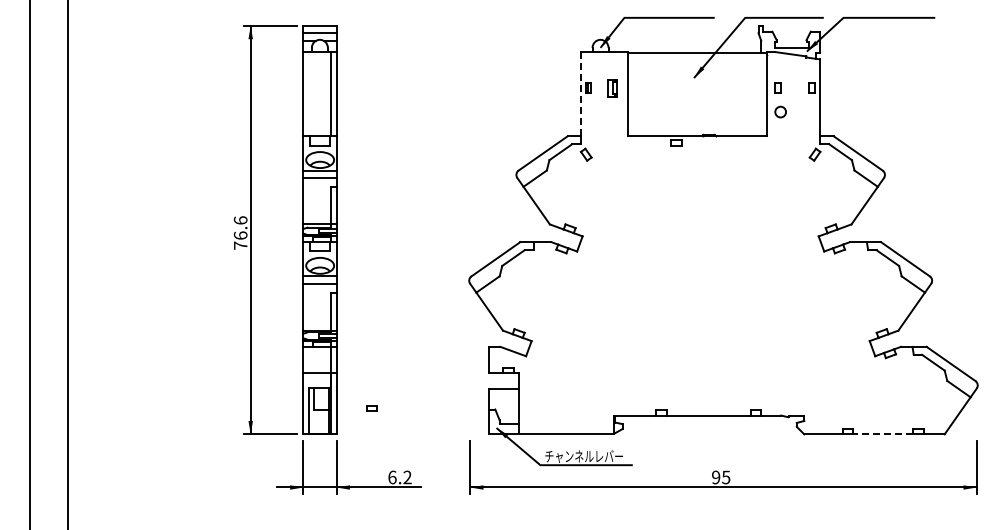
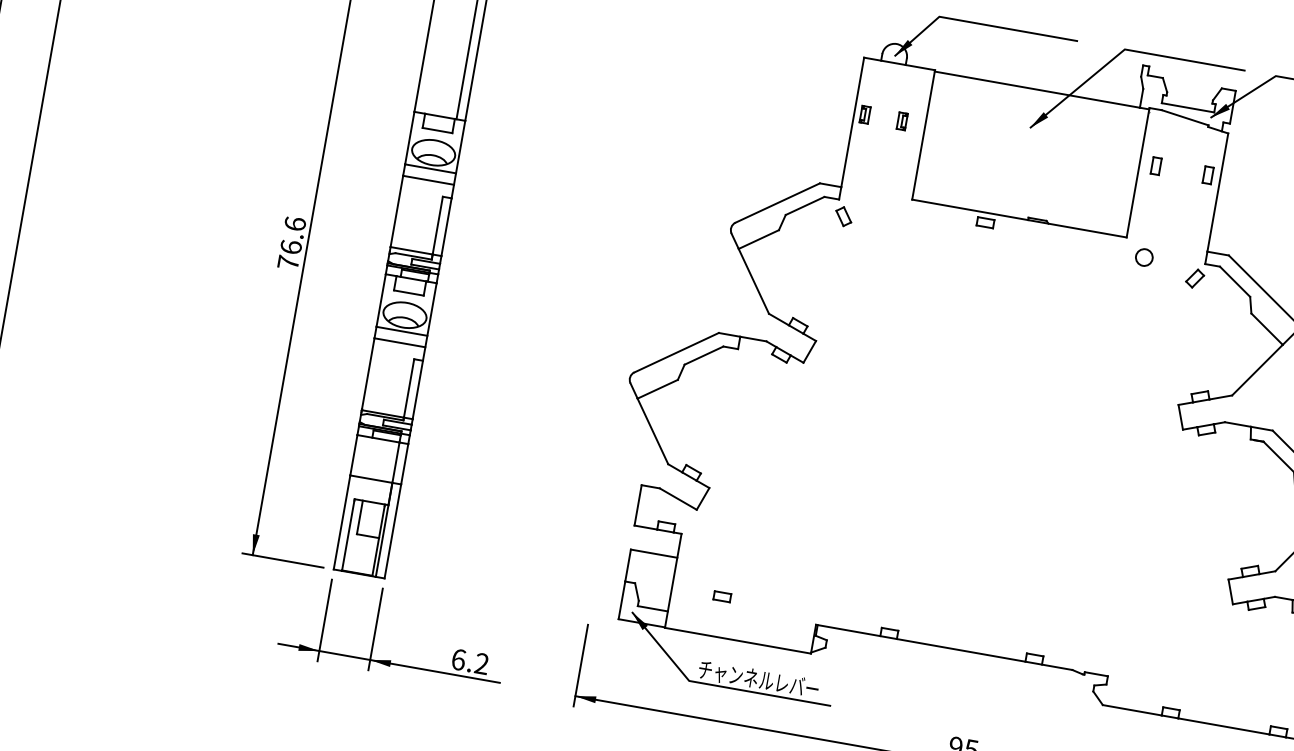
part: (612, 87) -> (902, 120), size x0.62
line: (581, 93) -> (852, 121), dashed -> solid
circle: (780, 111) -> (1144, 256), moved
part: (371, 408) -> (721, 596), moved
line: (883, 434) -> (1224, 726), dashed -> solid

